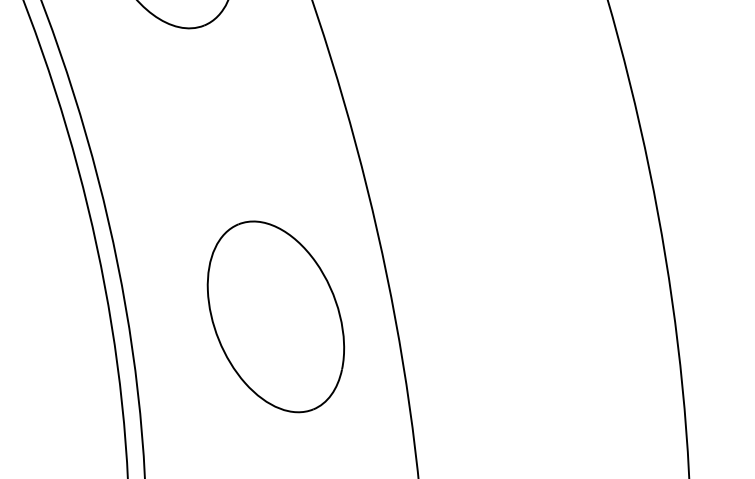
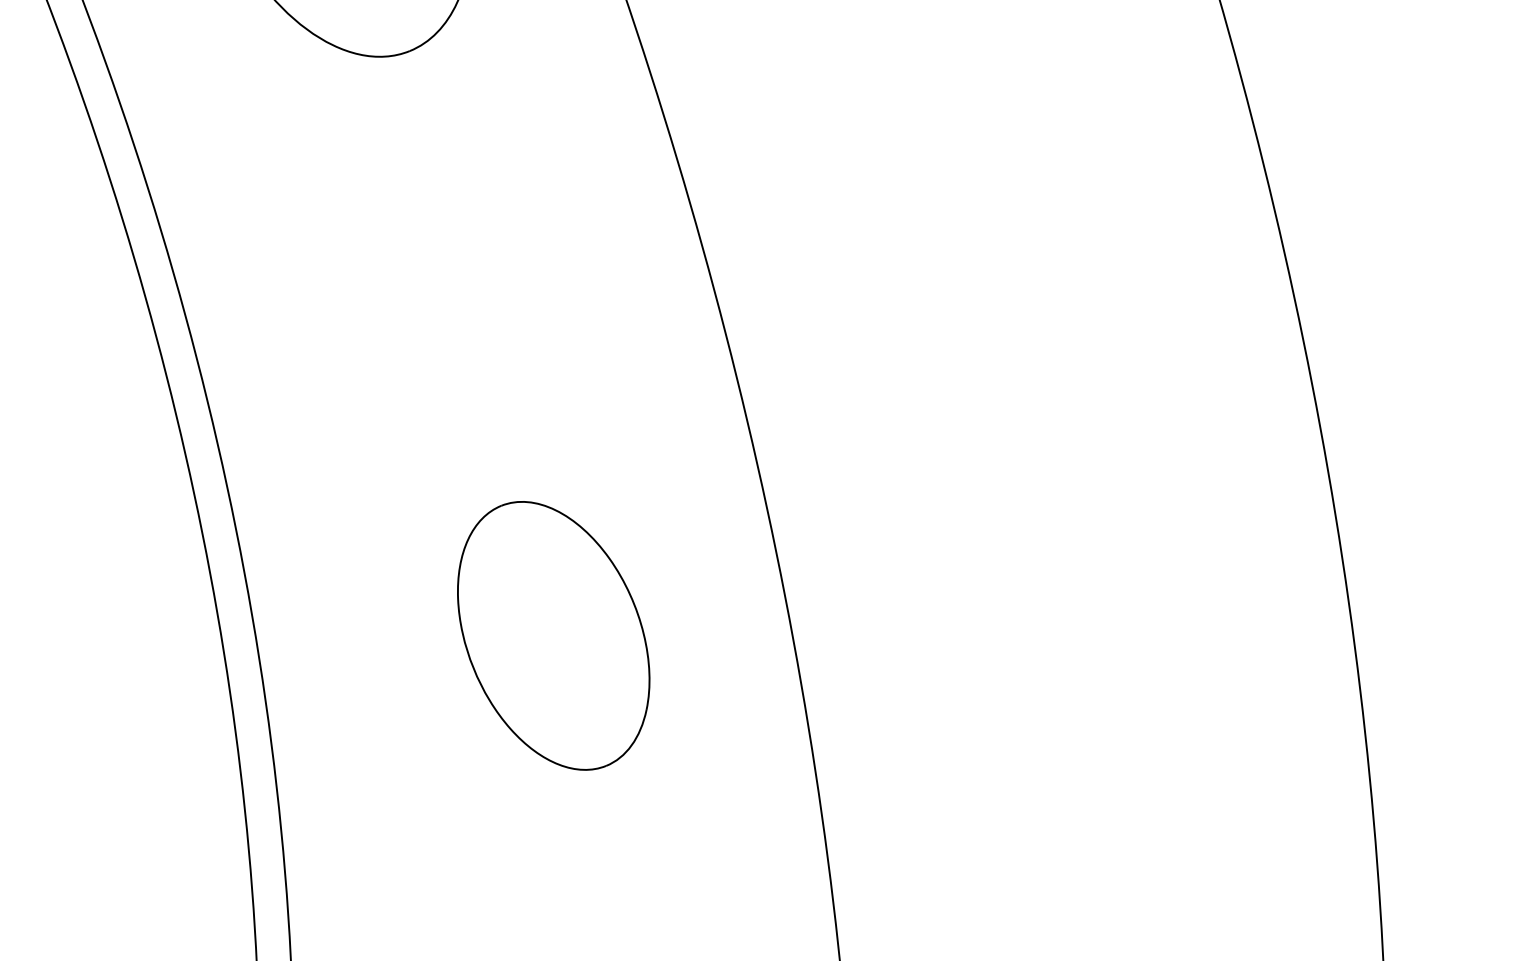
part: (275, 316) -> (552, 635), size x0.7

